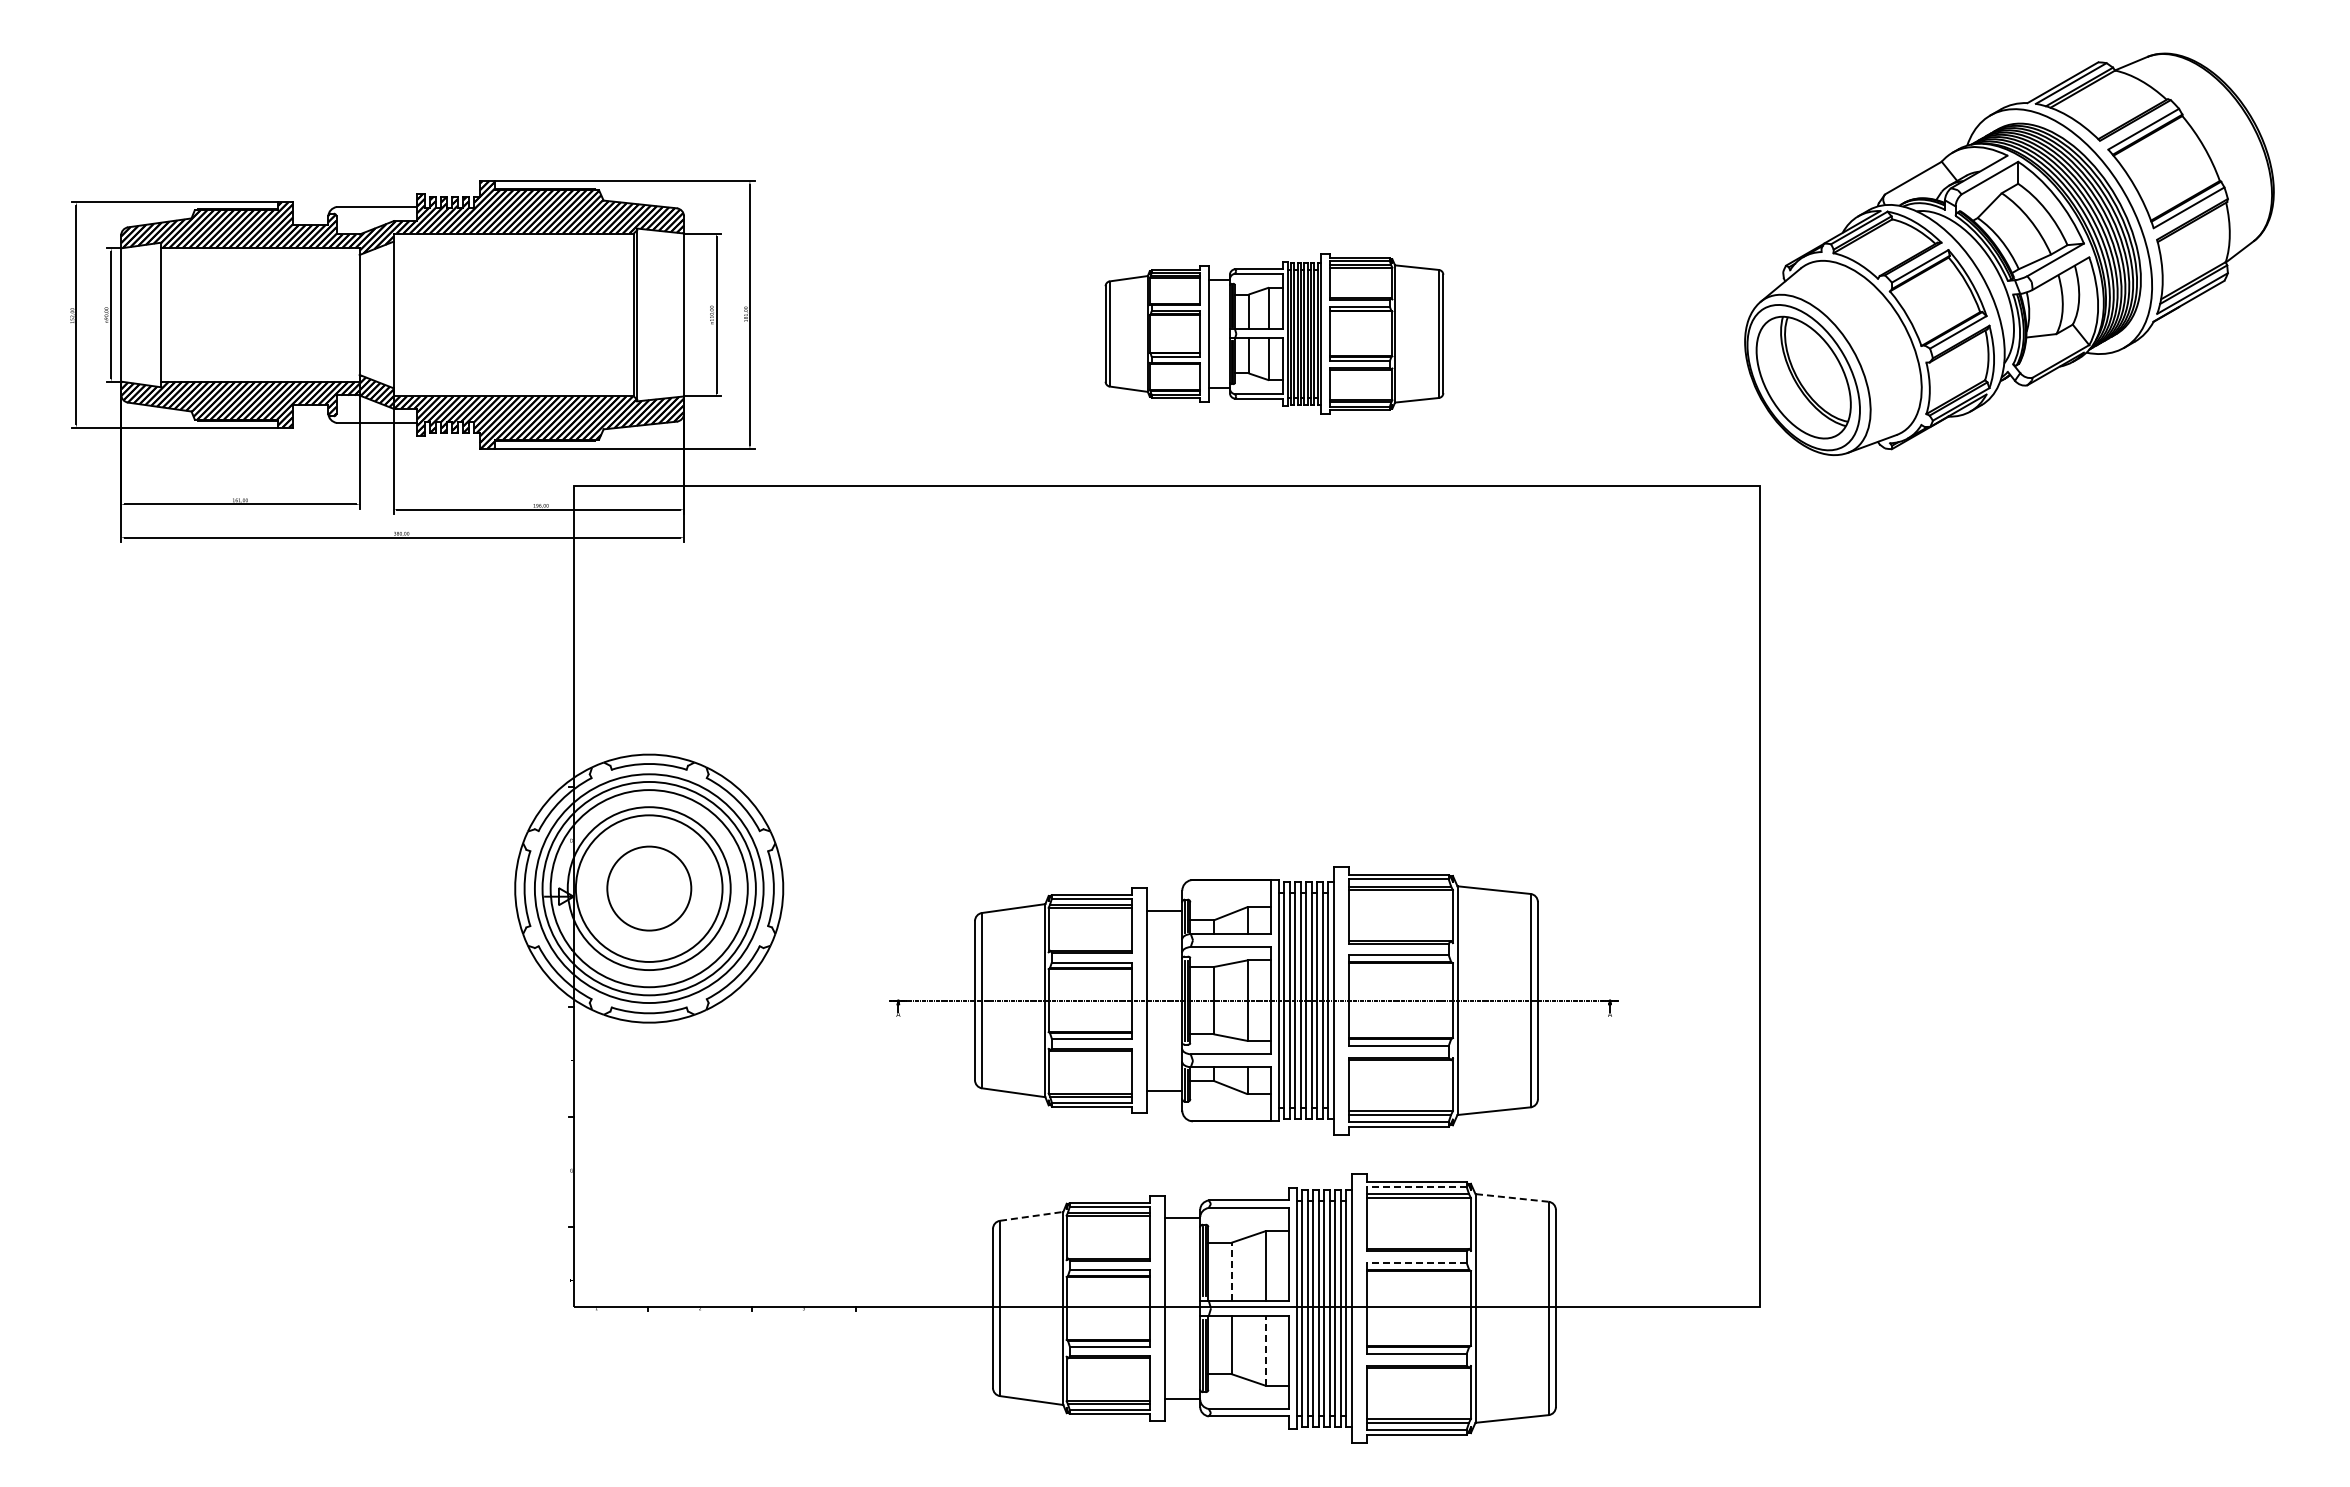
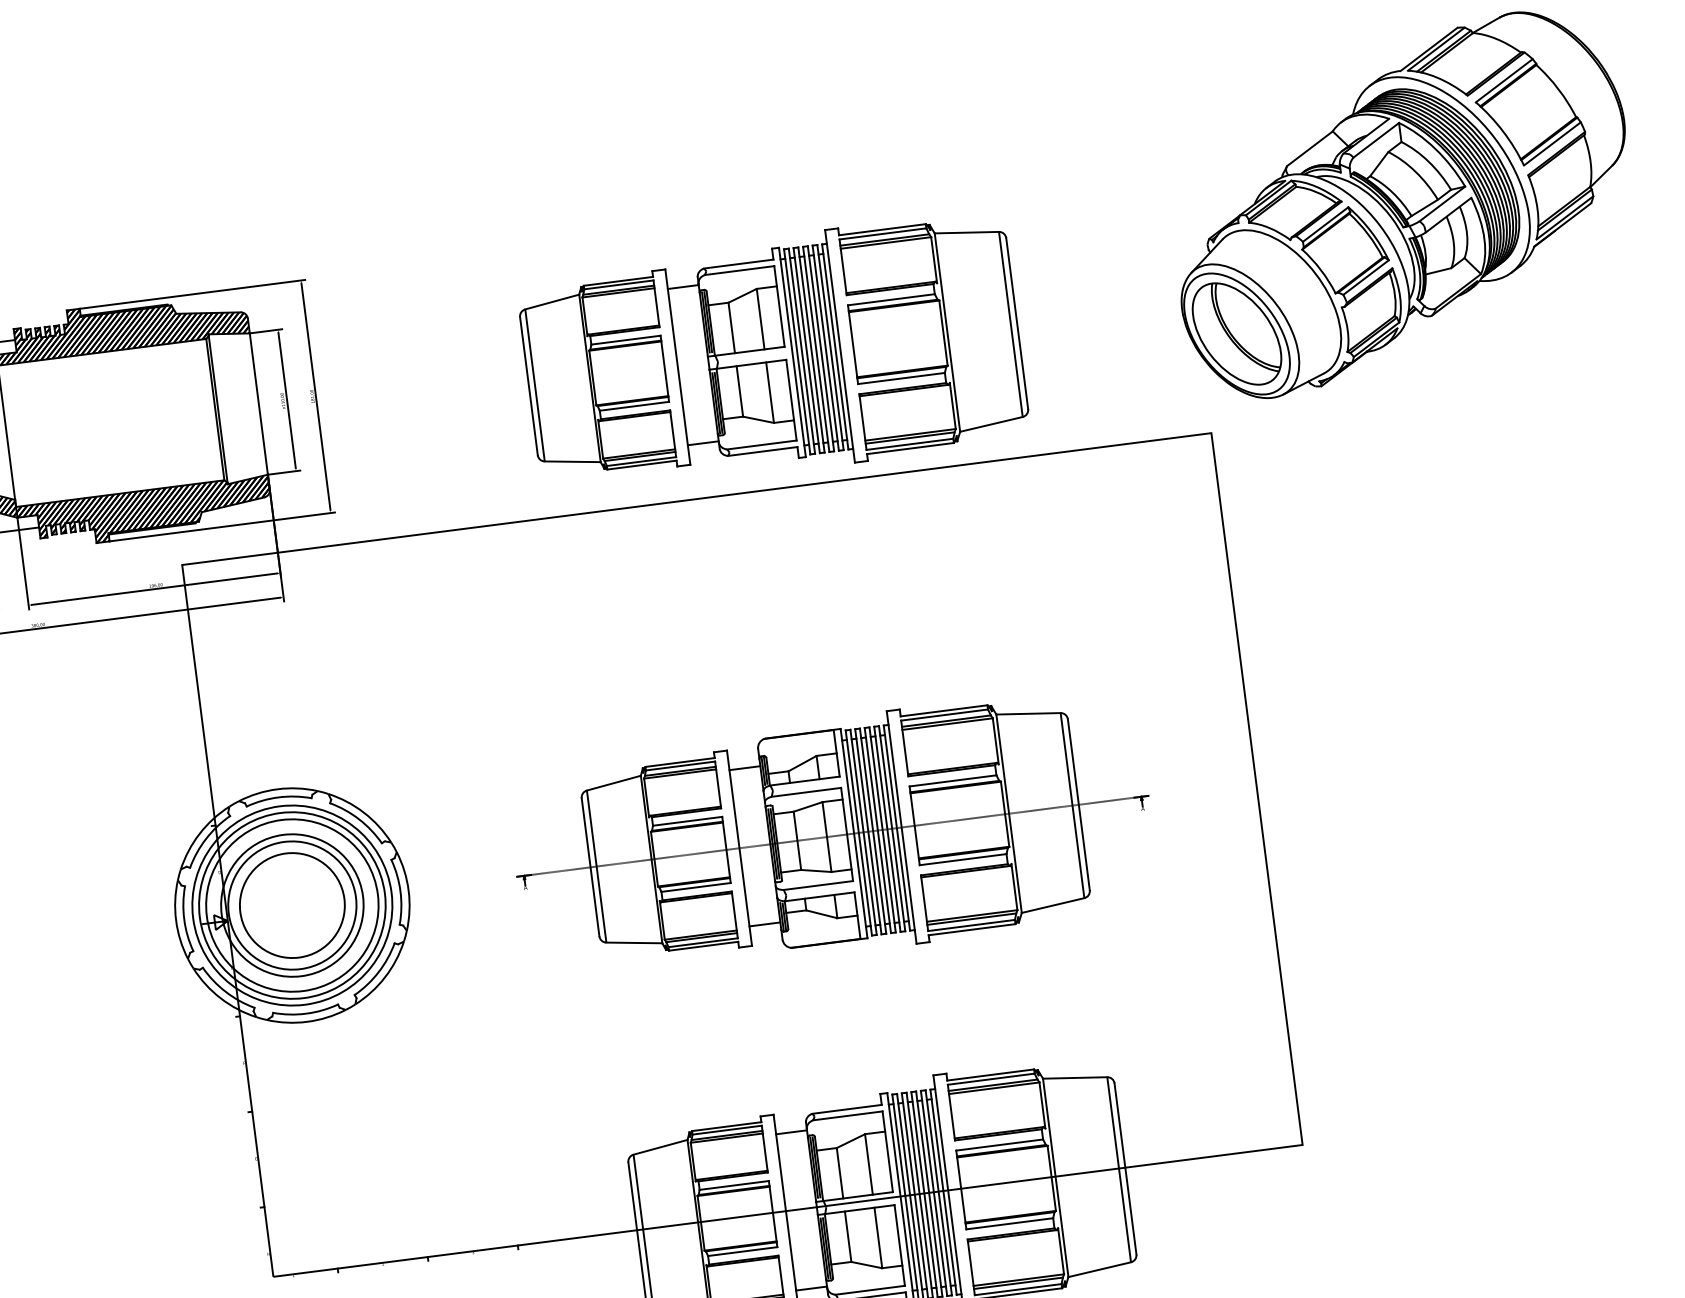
part: (1274, 333) -> (773, 354), size x1.67
circle: (649, 888) -> (292, 905), size x1.43
part: (1253, 1000) -> (832, 836), moved
line: (1416, 1187) -> (991, 1079), dashed -> solid
line: (1512, 1197) -> (1075, 1077), dashed -> solid
line: (1031, 1216) -> (660, 1147), dashed -> solid
line: (1416, 1263) -> (999, 1145), dashed -> solid
line: (1231, 1271) -> (839, 1172), dashed -> solid
line: (1265, 1350) -> (878, 1237), dashed -> solid

